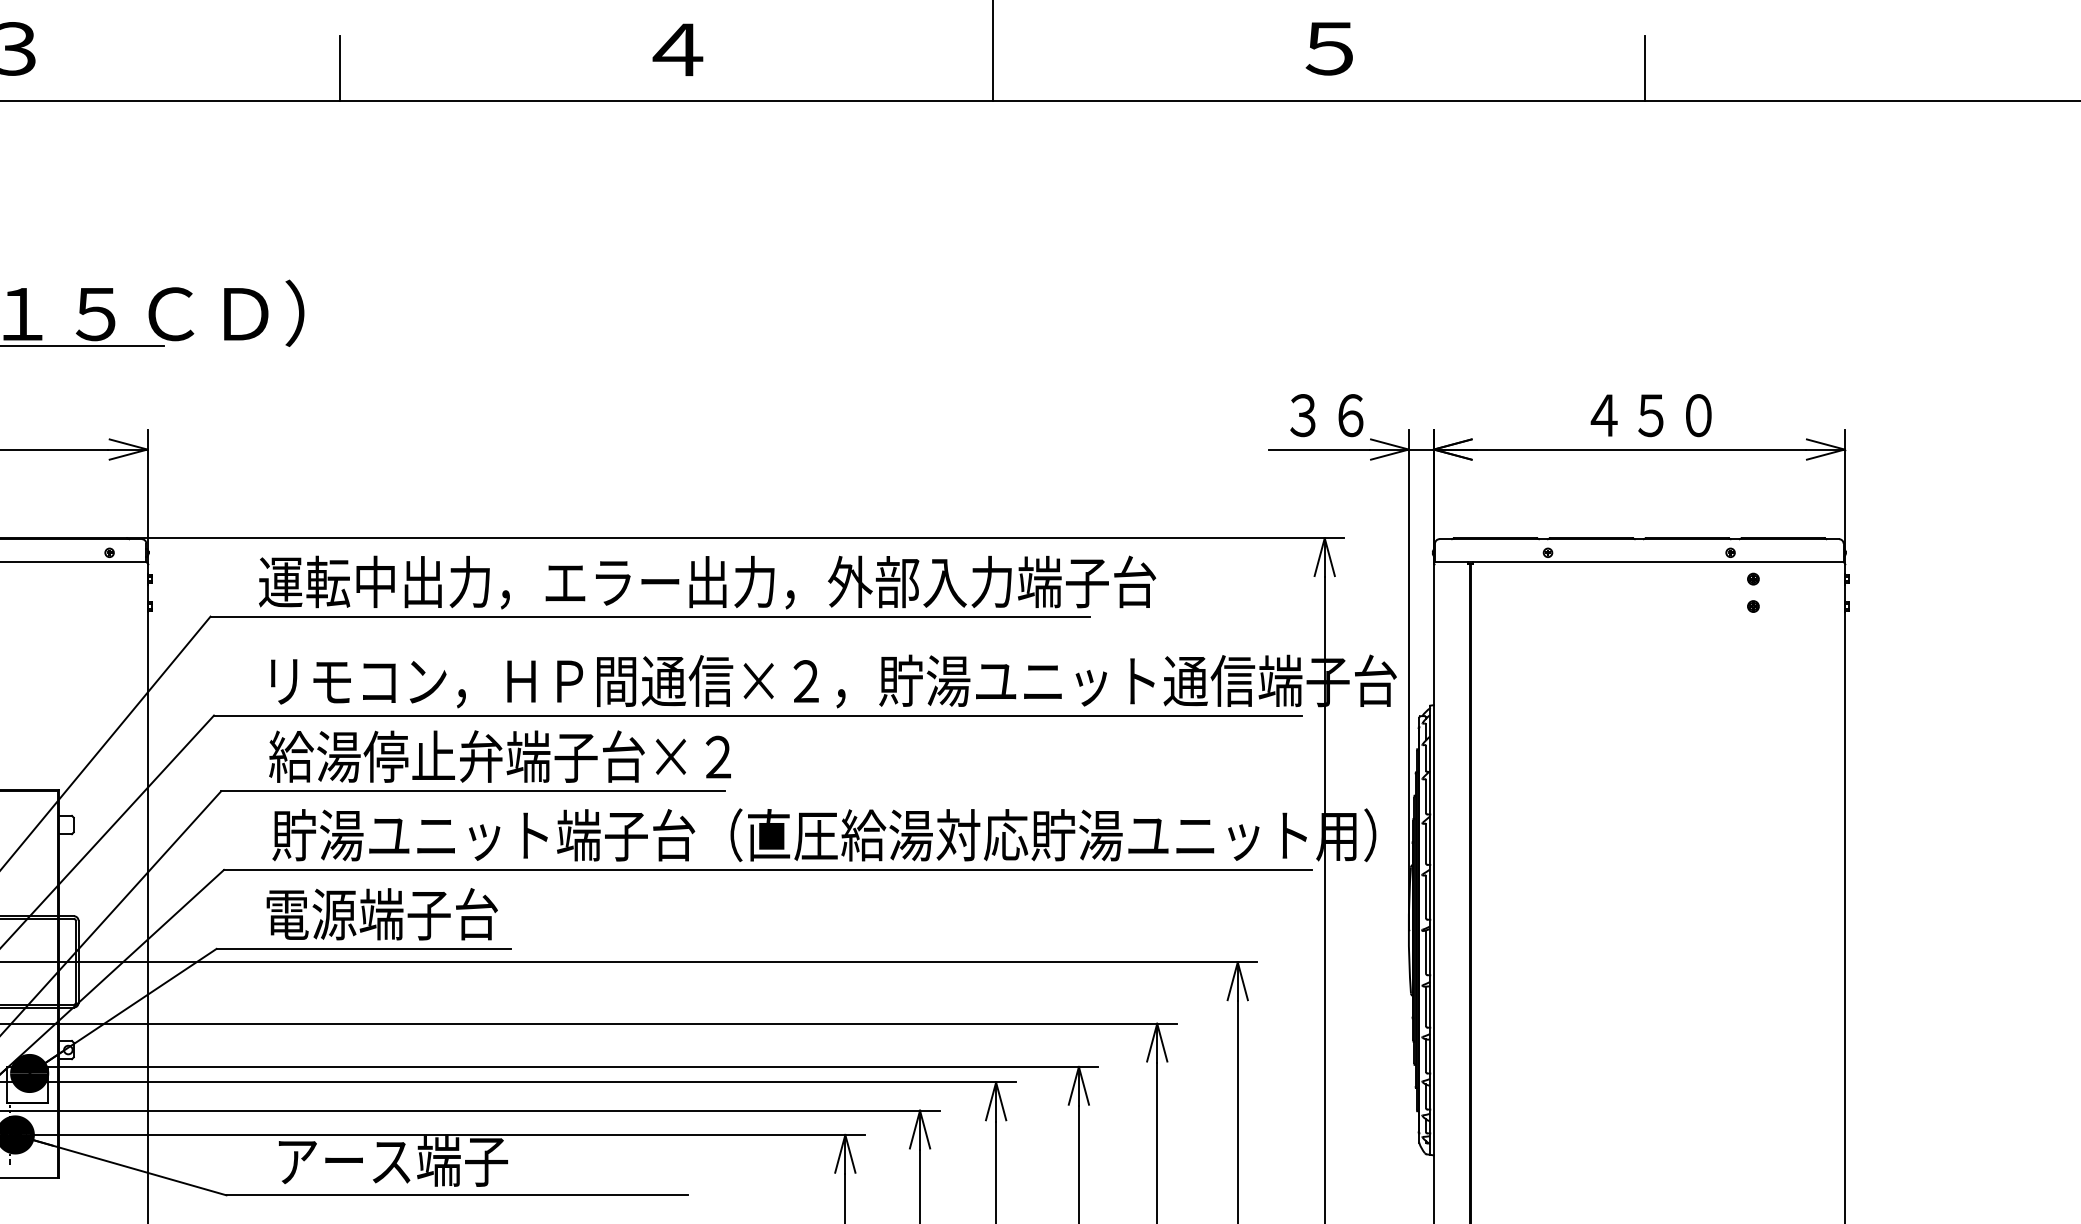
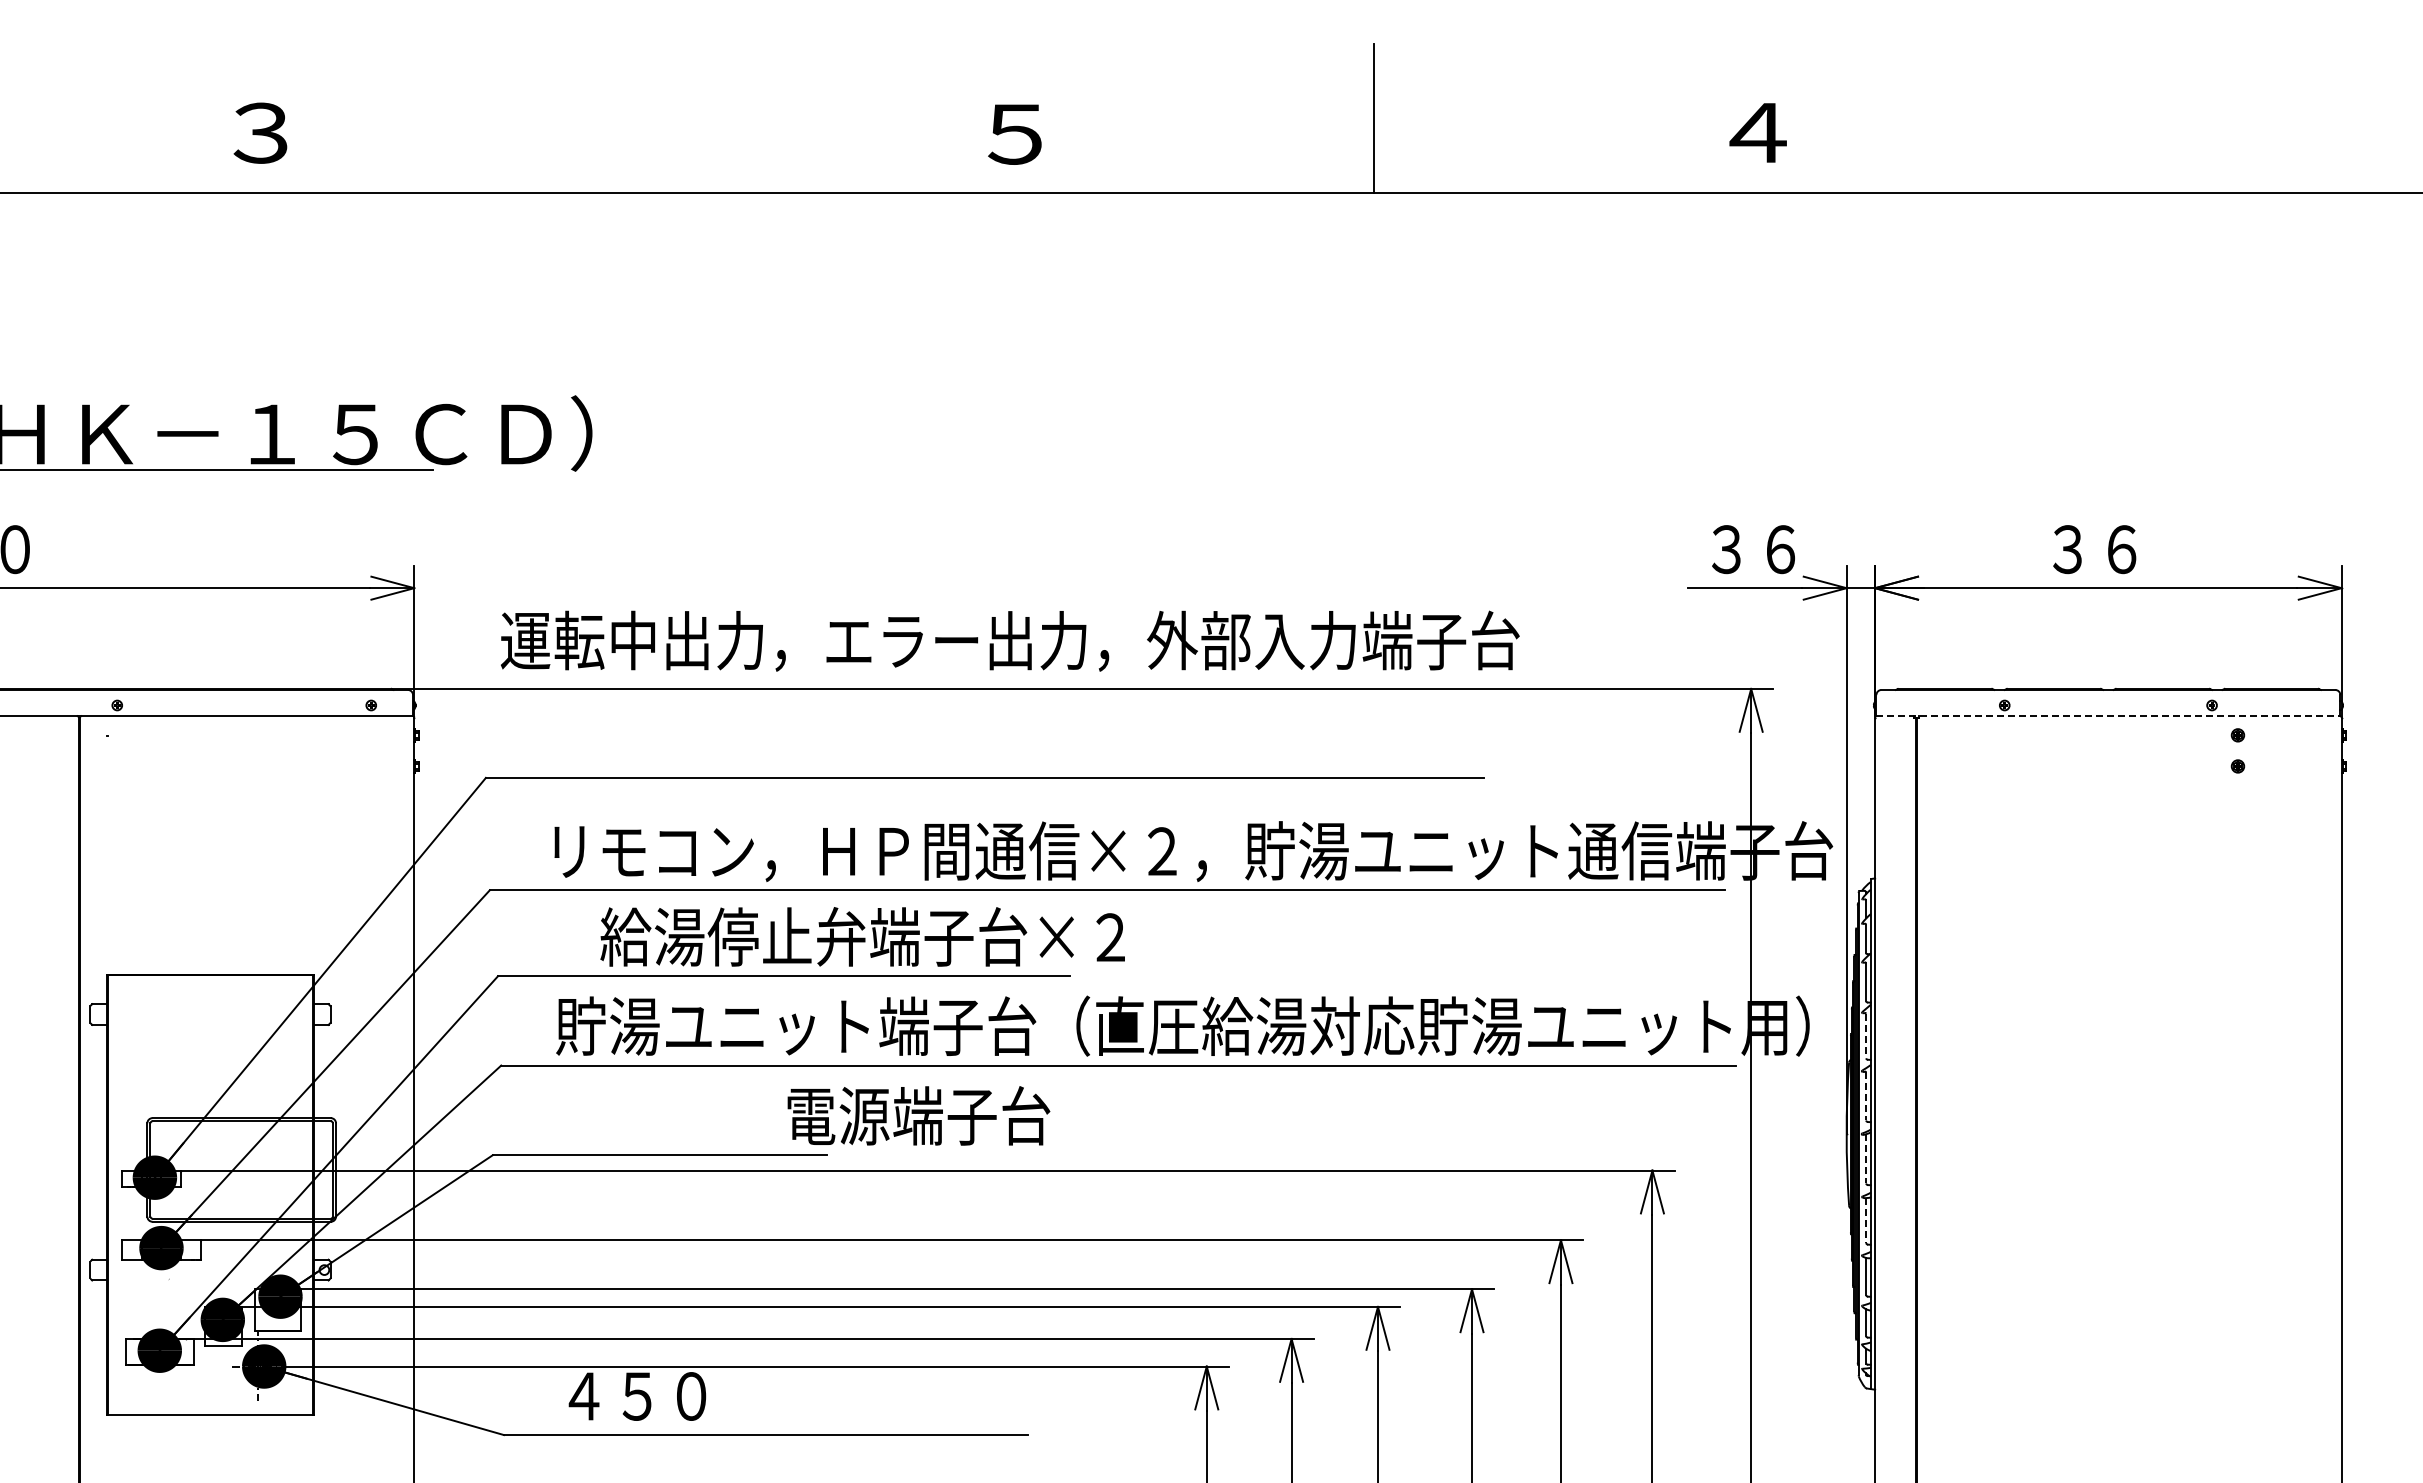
text: (1330, 49) -> (1757, 133), ５ -> ４
text: (677, 50) -> (1016, 134), ４ -> ５
line: (340, 68) -> (633, 155), removed
line: (1644, 68) -> (2114, 155), removed
text: (1650, 415) -> (2121, 549), ４５０ -> ３６
line: (1639, 561) -> (2108, 715), solid -> dashed
text: (707, 581) -> (1010, 640), moved
text: (499, 756) -> (862, 936), moved
line: (1426, 844) -> (1866, 1036), solid -> dashed
line: (1426, 897) -> (1866, 1096), solid -> dashed
text: (381, 913) -> (918, 1115), moved
line: (1426, 952) -> (1866, 1159), solid -> dashed
line: (1426, 1006) -> (1866, 1220), solid -> dashed
text: (393, 1161) -> (693, 1396), アース端子 -> ４５０

